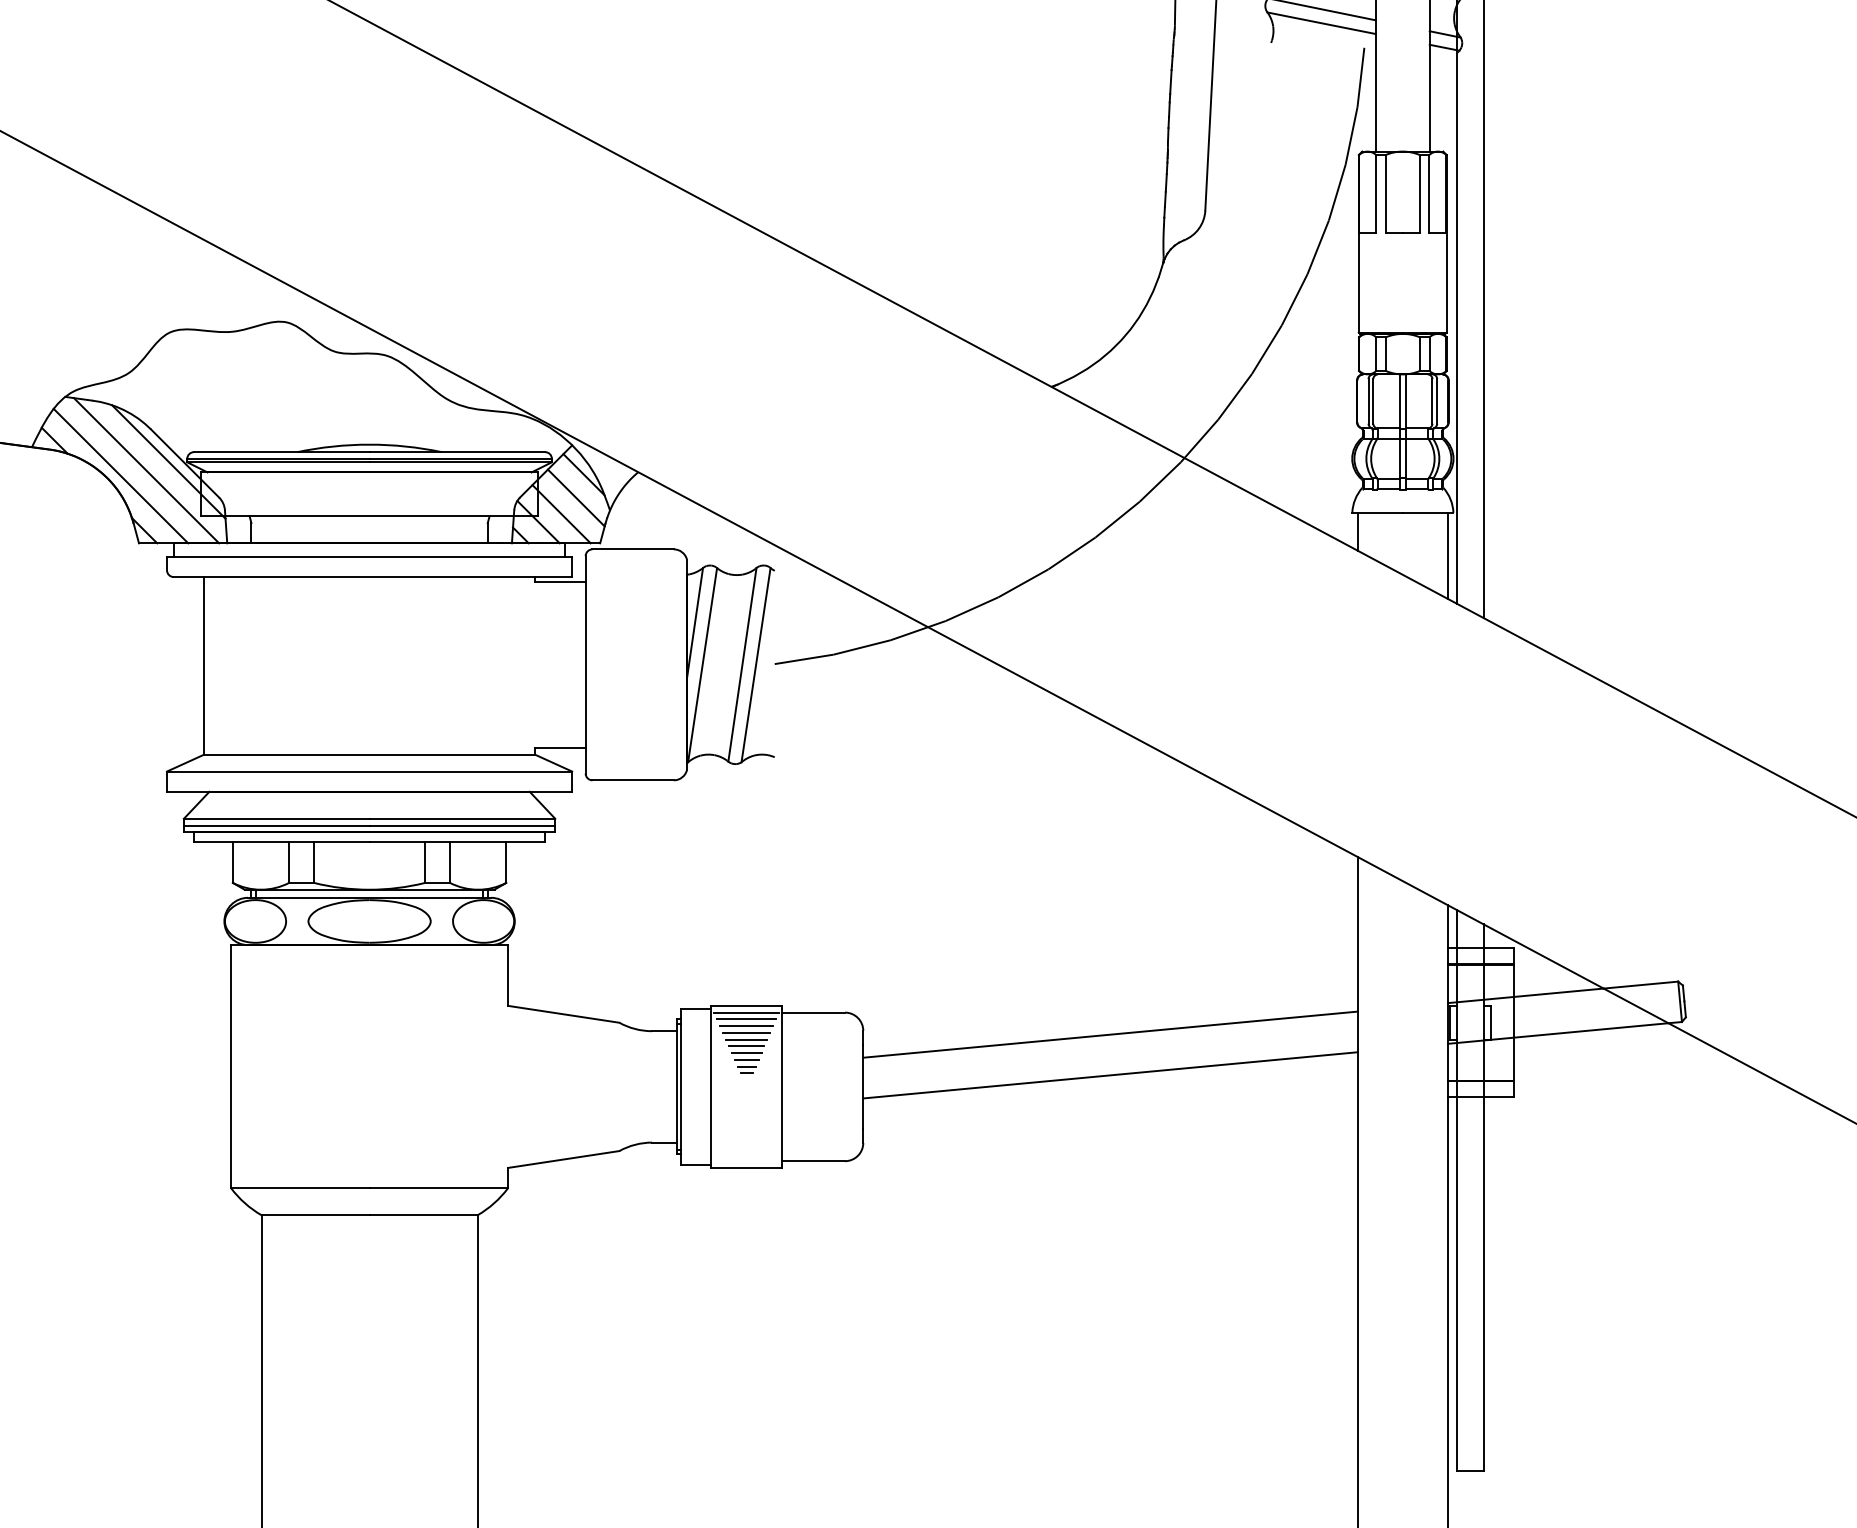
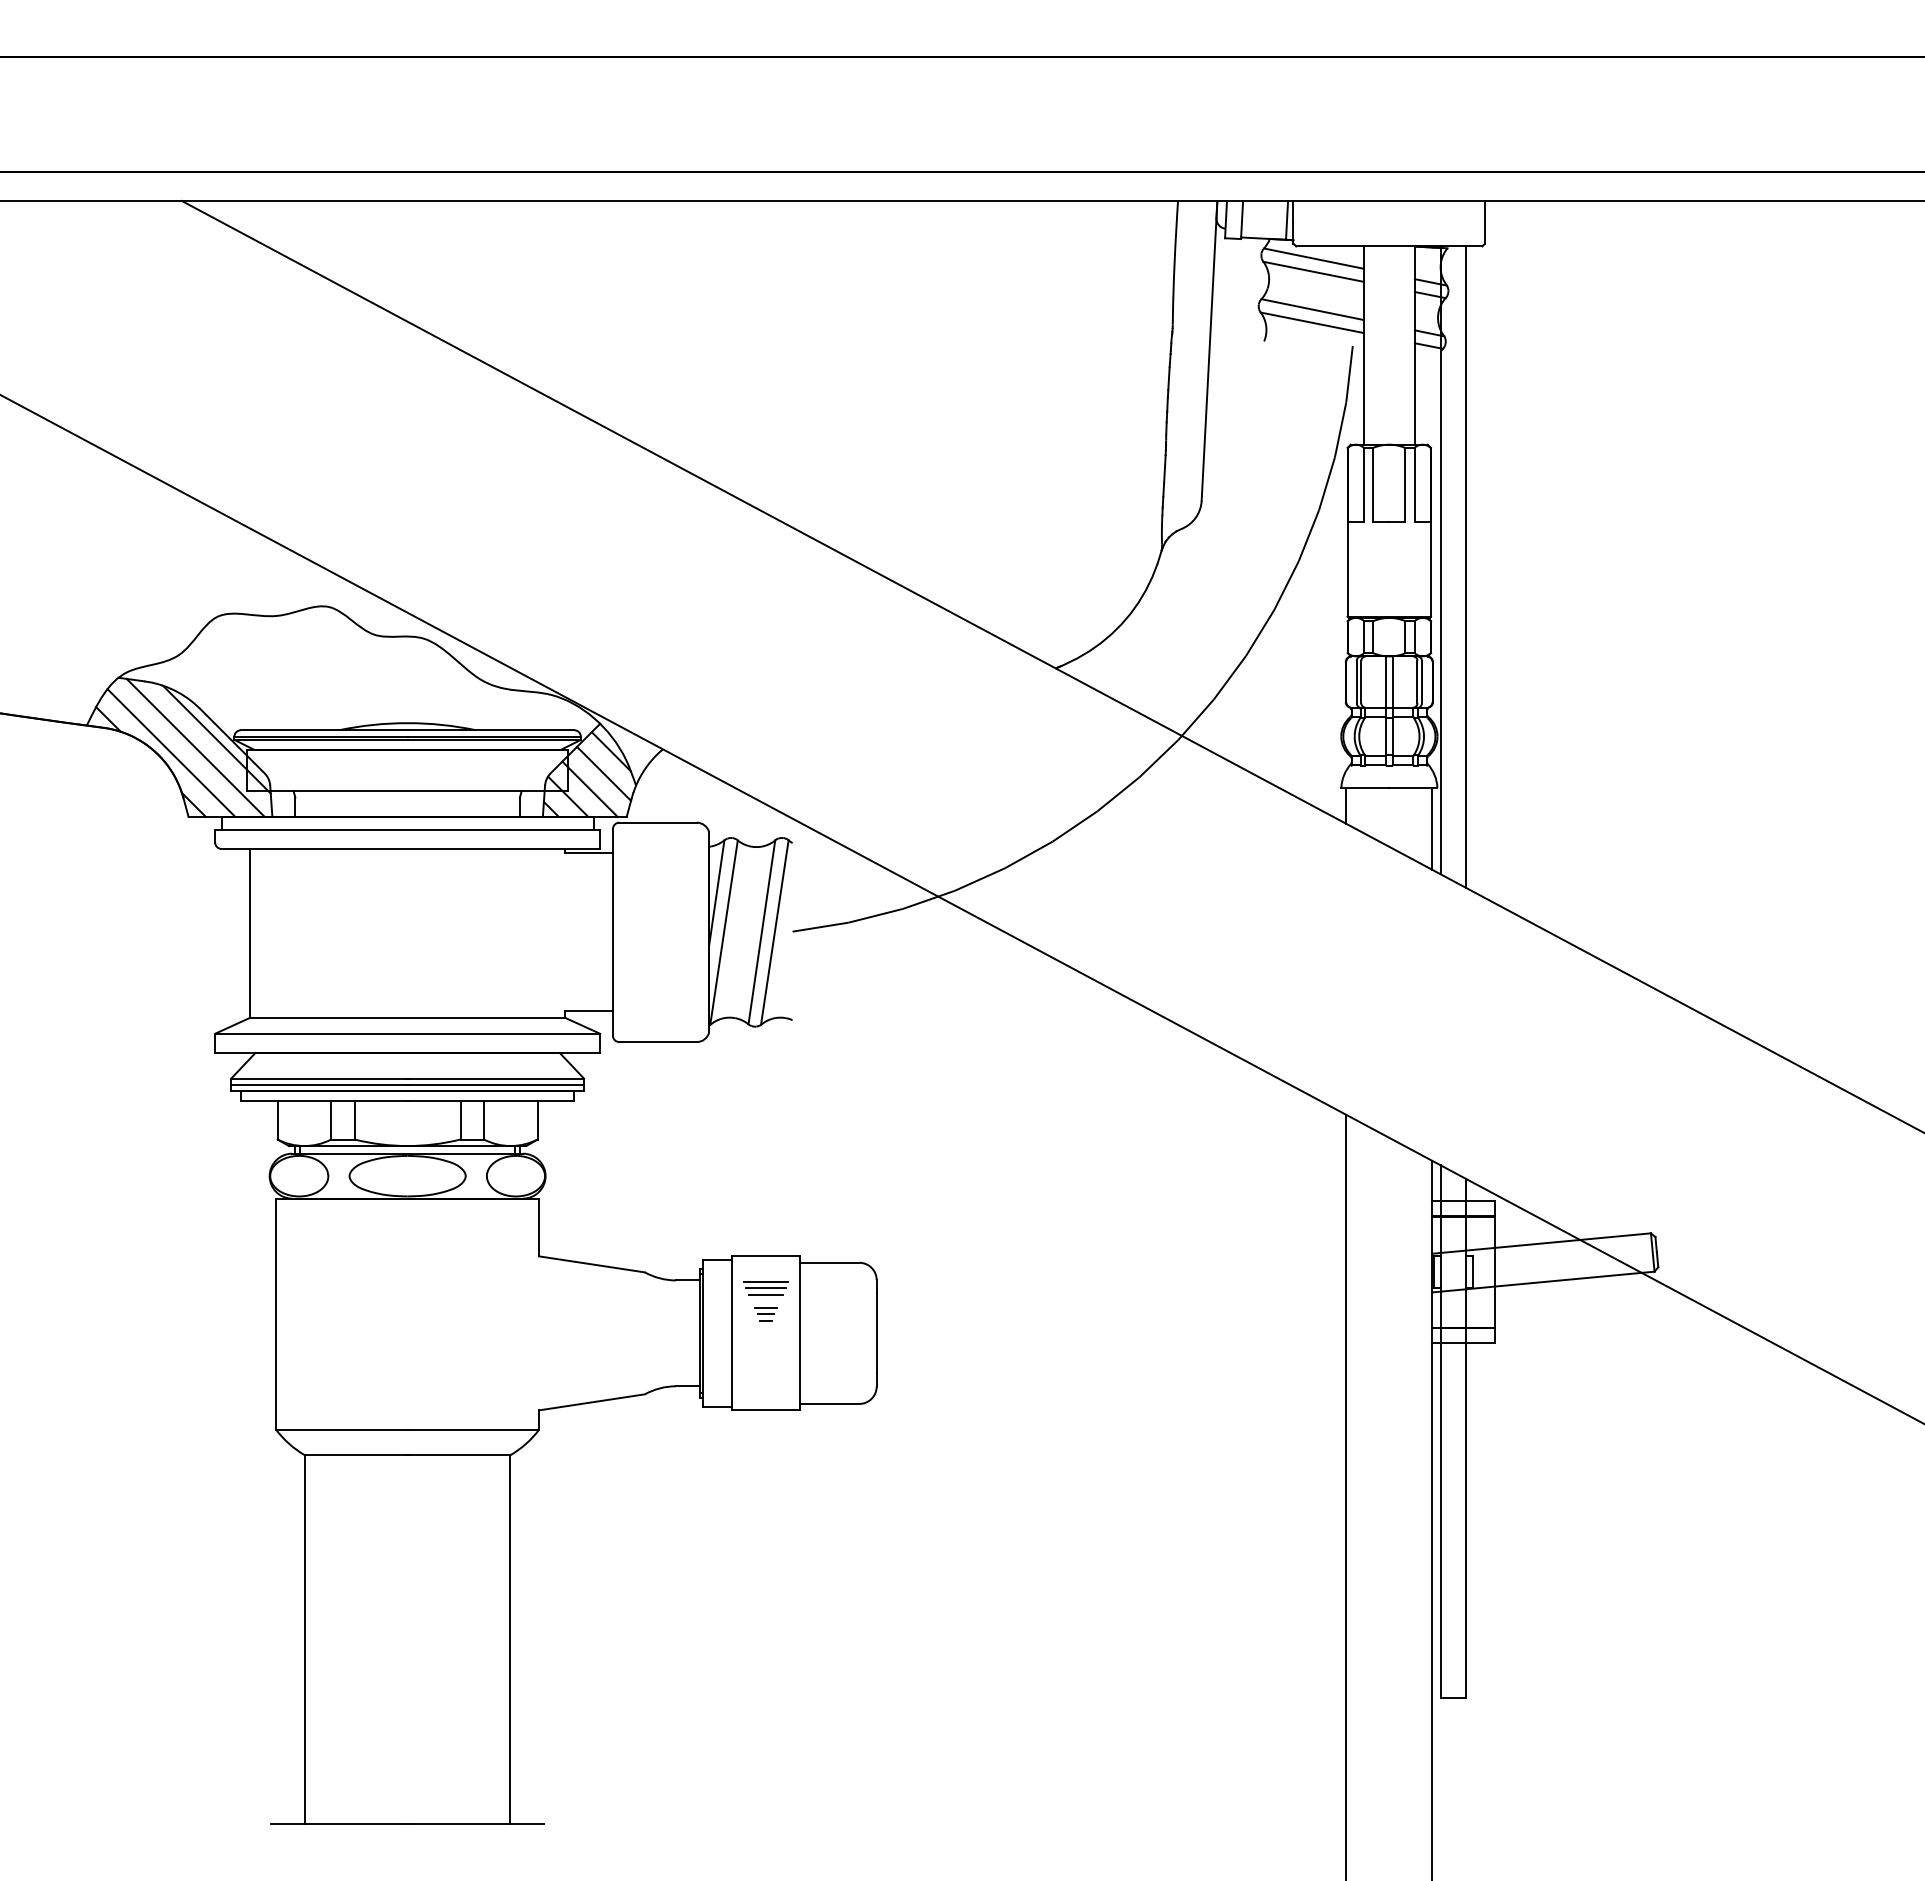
line: (746, 1012) -> (765, 1262), removed
line: (746, 1019) -> (765, 1269), removed
line: (746, 1025) -> (765, 1275), removed
line: (1110, 1034) -> (1111, 1283), removed
line: (746, 1053) -> (765, 1301), removed
line: (1110, 1075) -> (1111, 1322), removed

